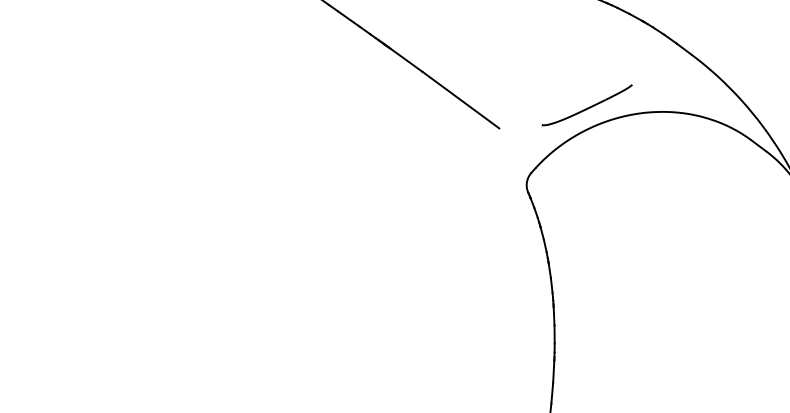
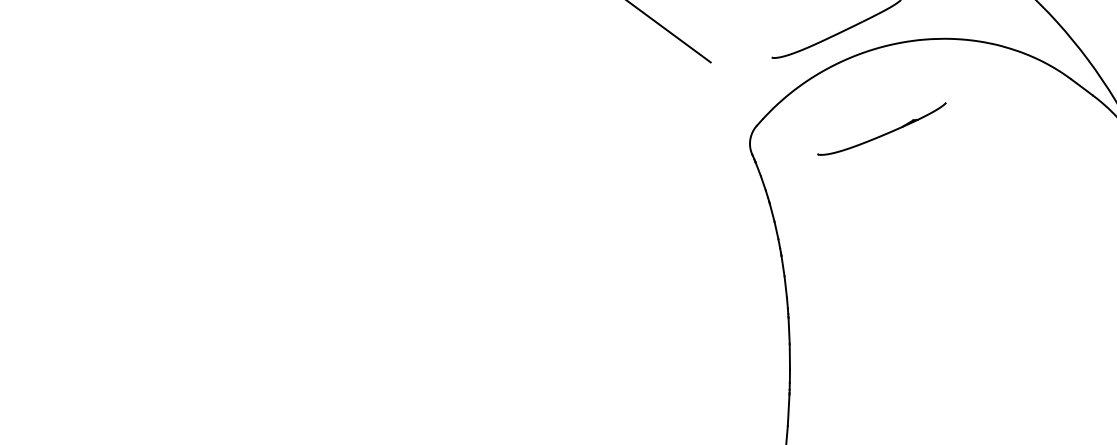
part: (618, 175) -> (881, 129), added

